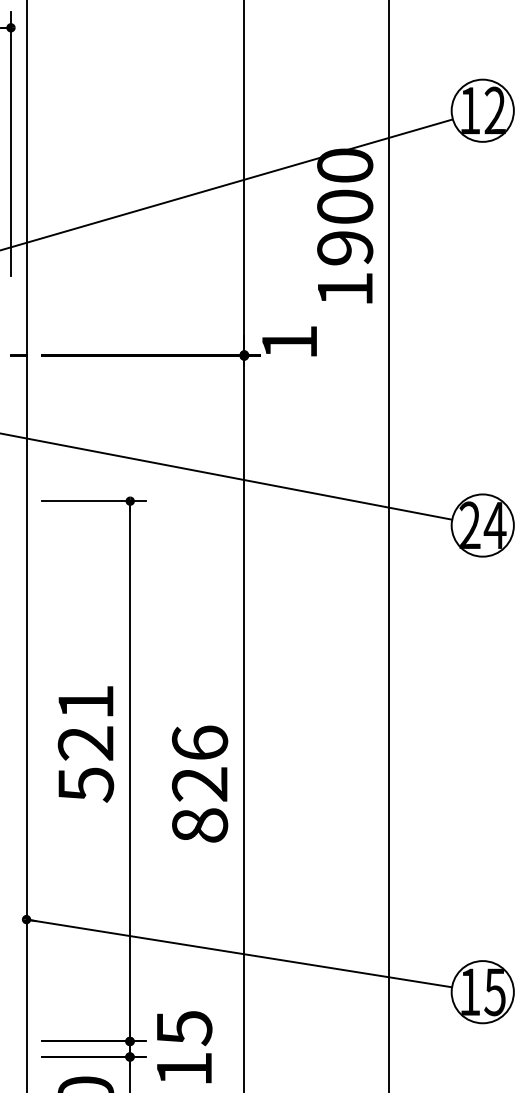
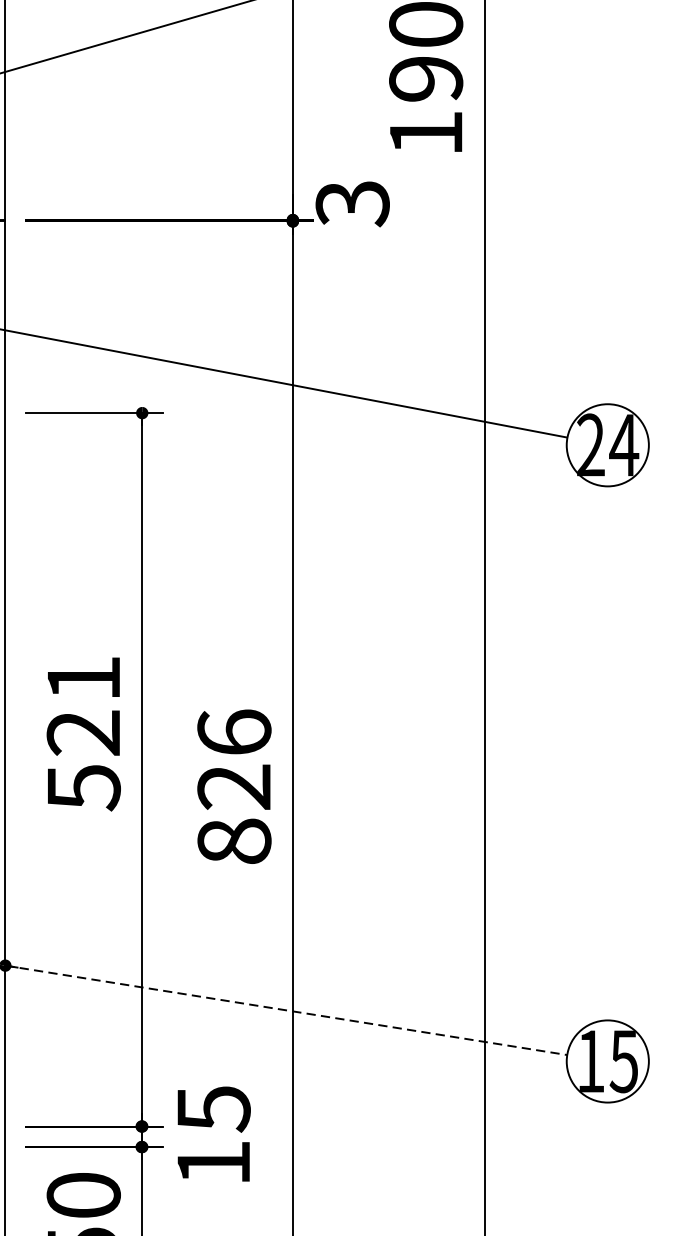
text: (289, 342) -> (352, 203), 1 -> 3
line: (239, 953) -> (286, 1010), solid -> dashed

